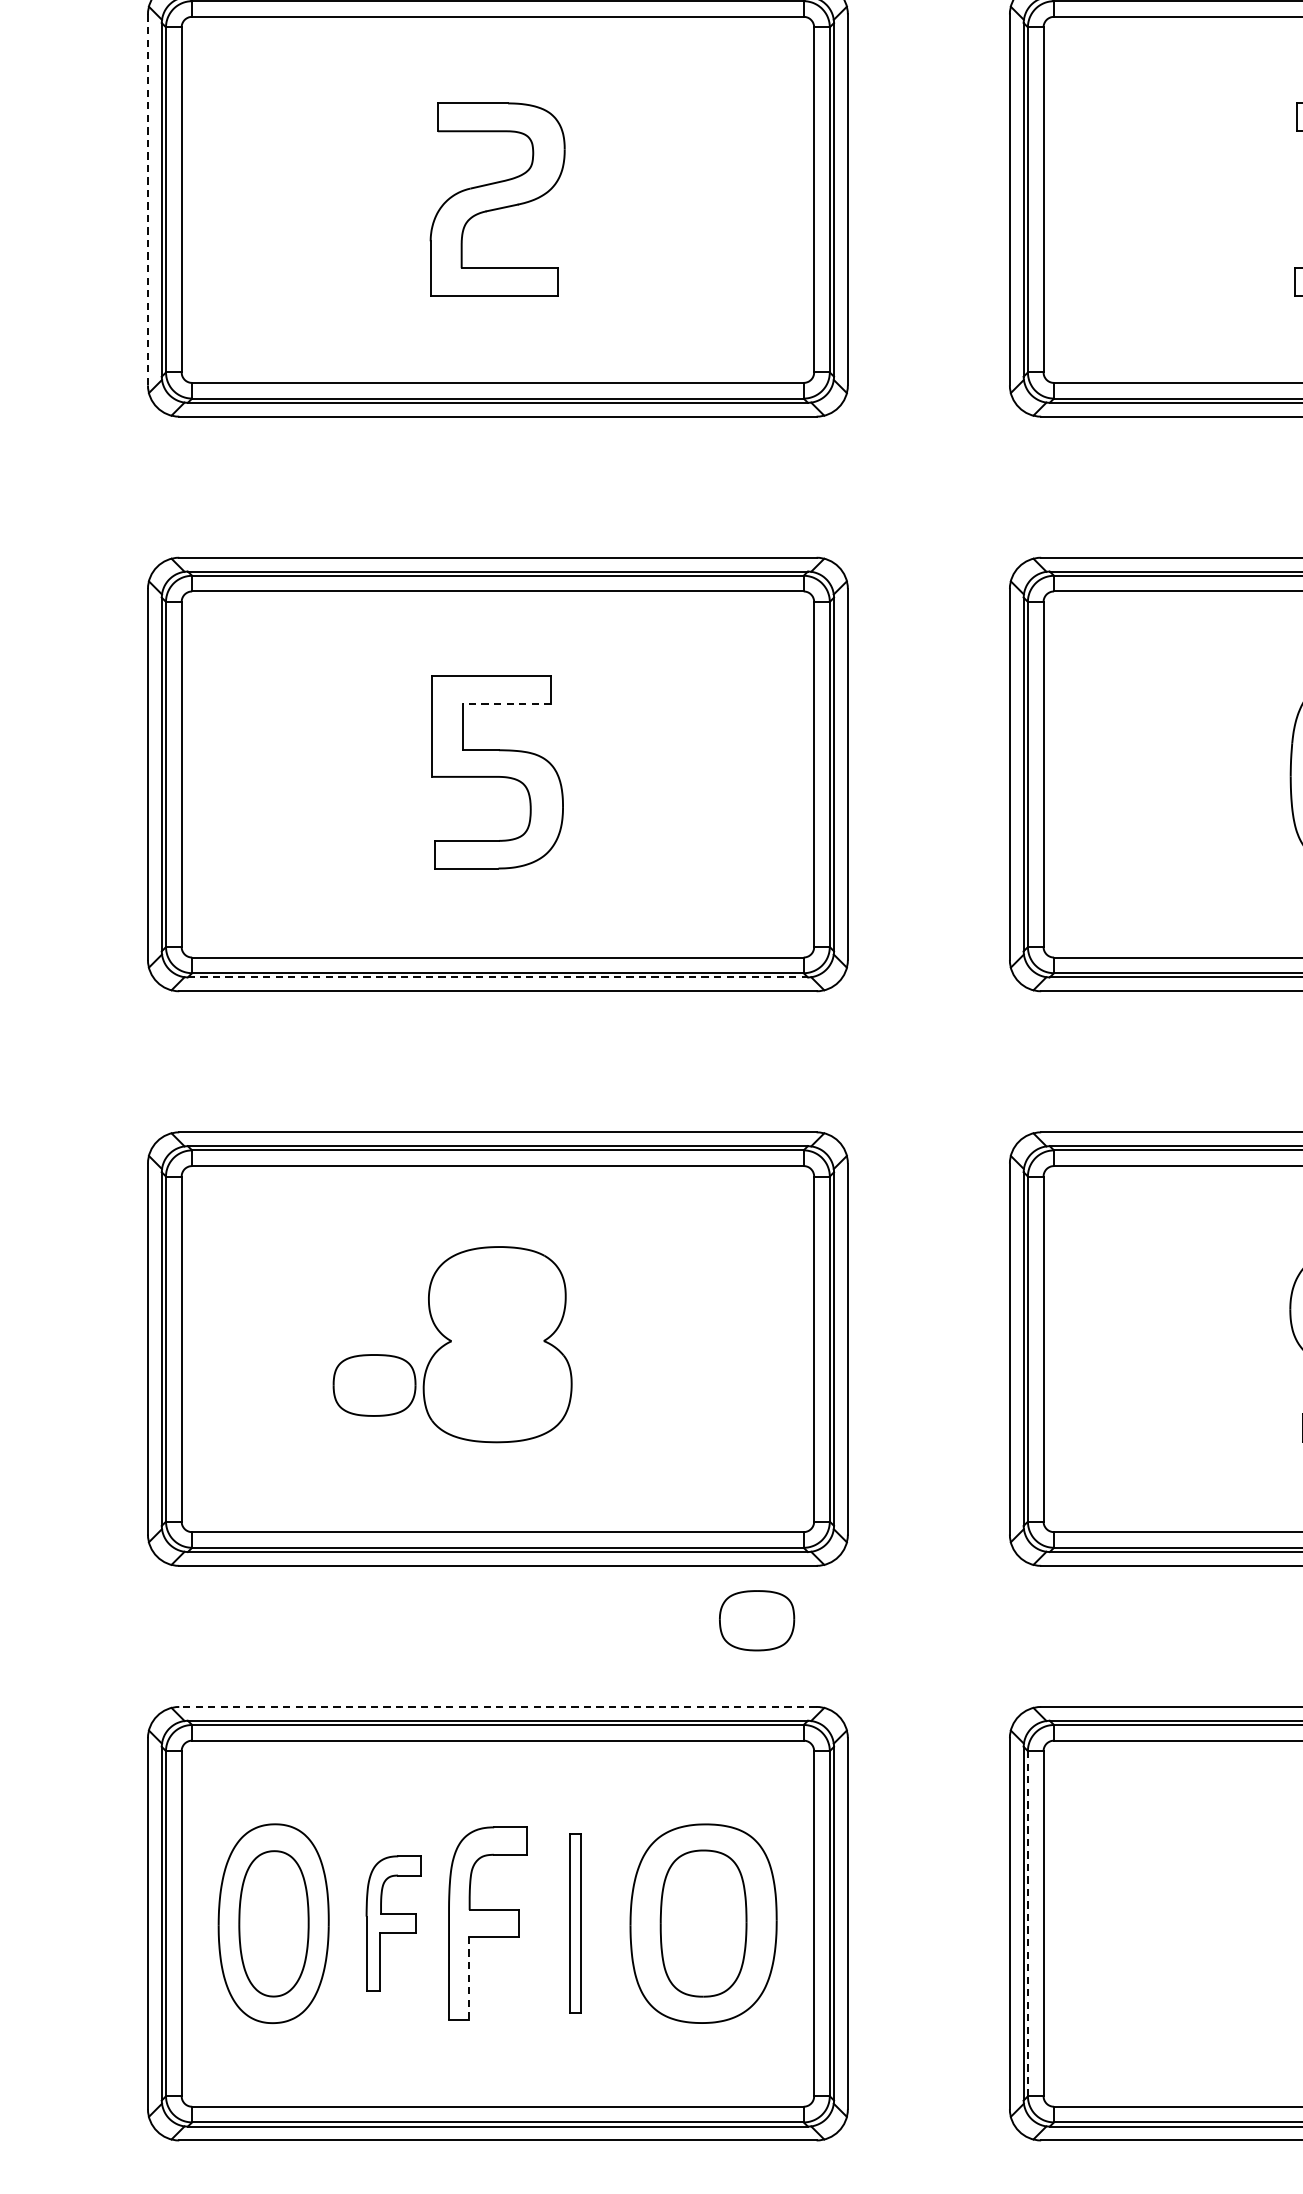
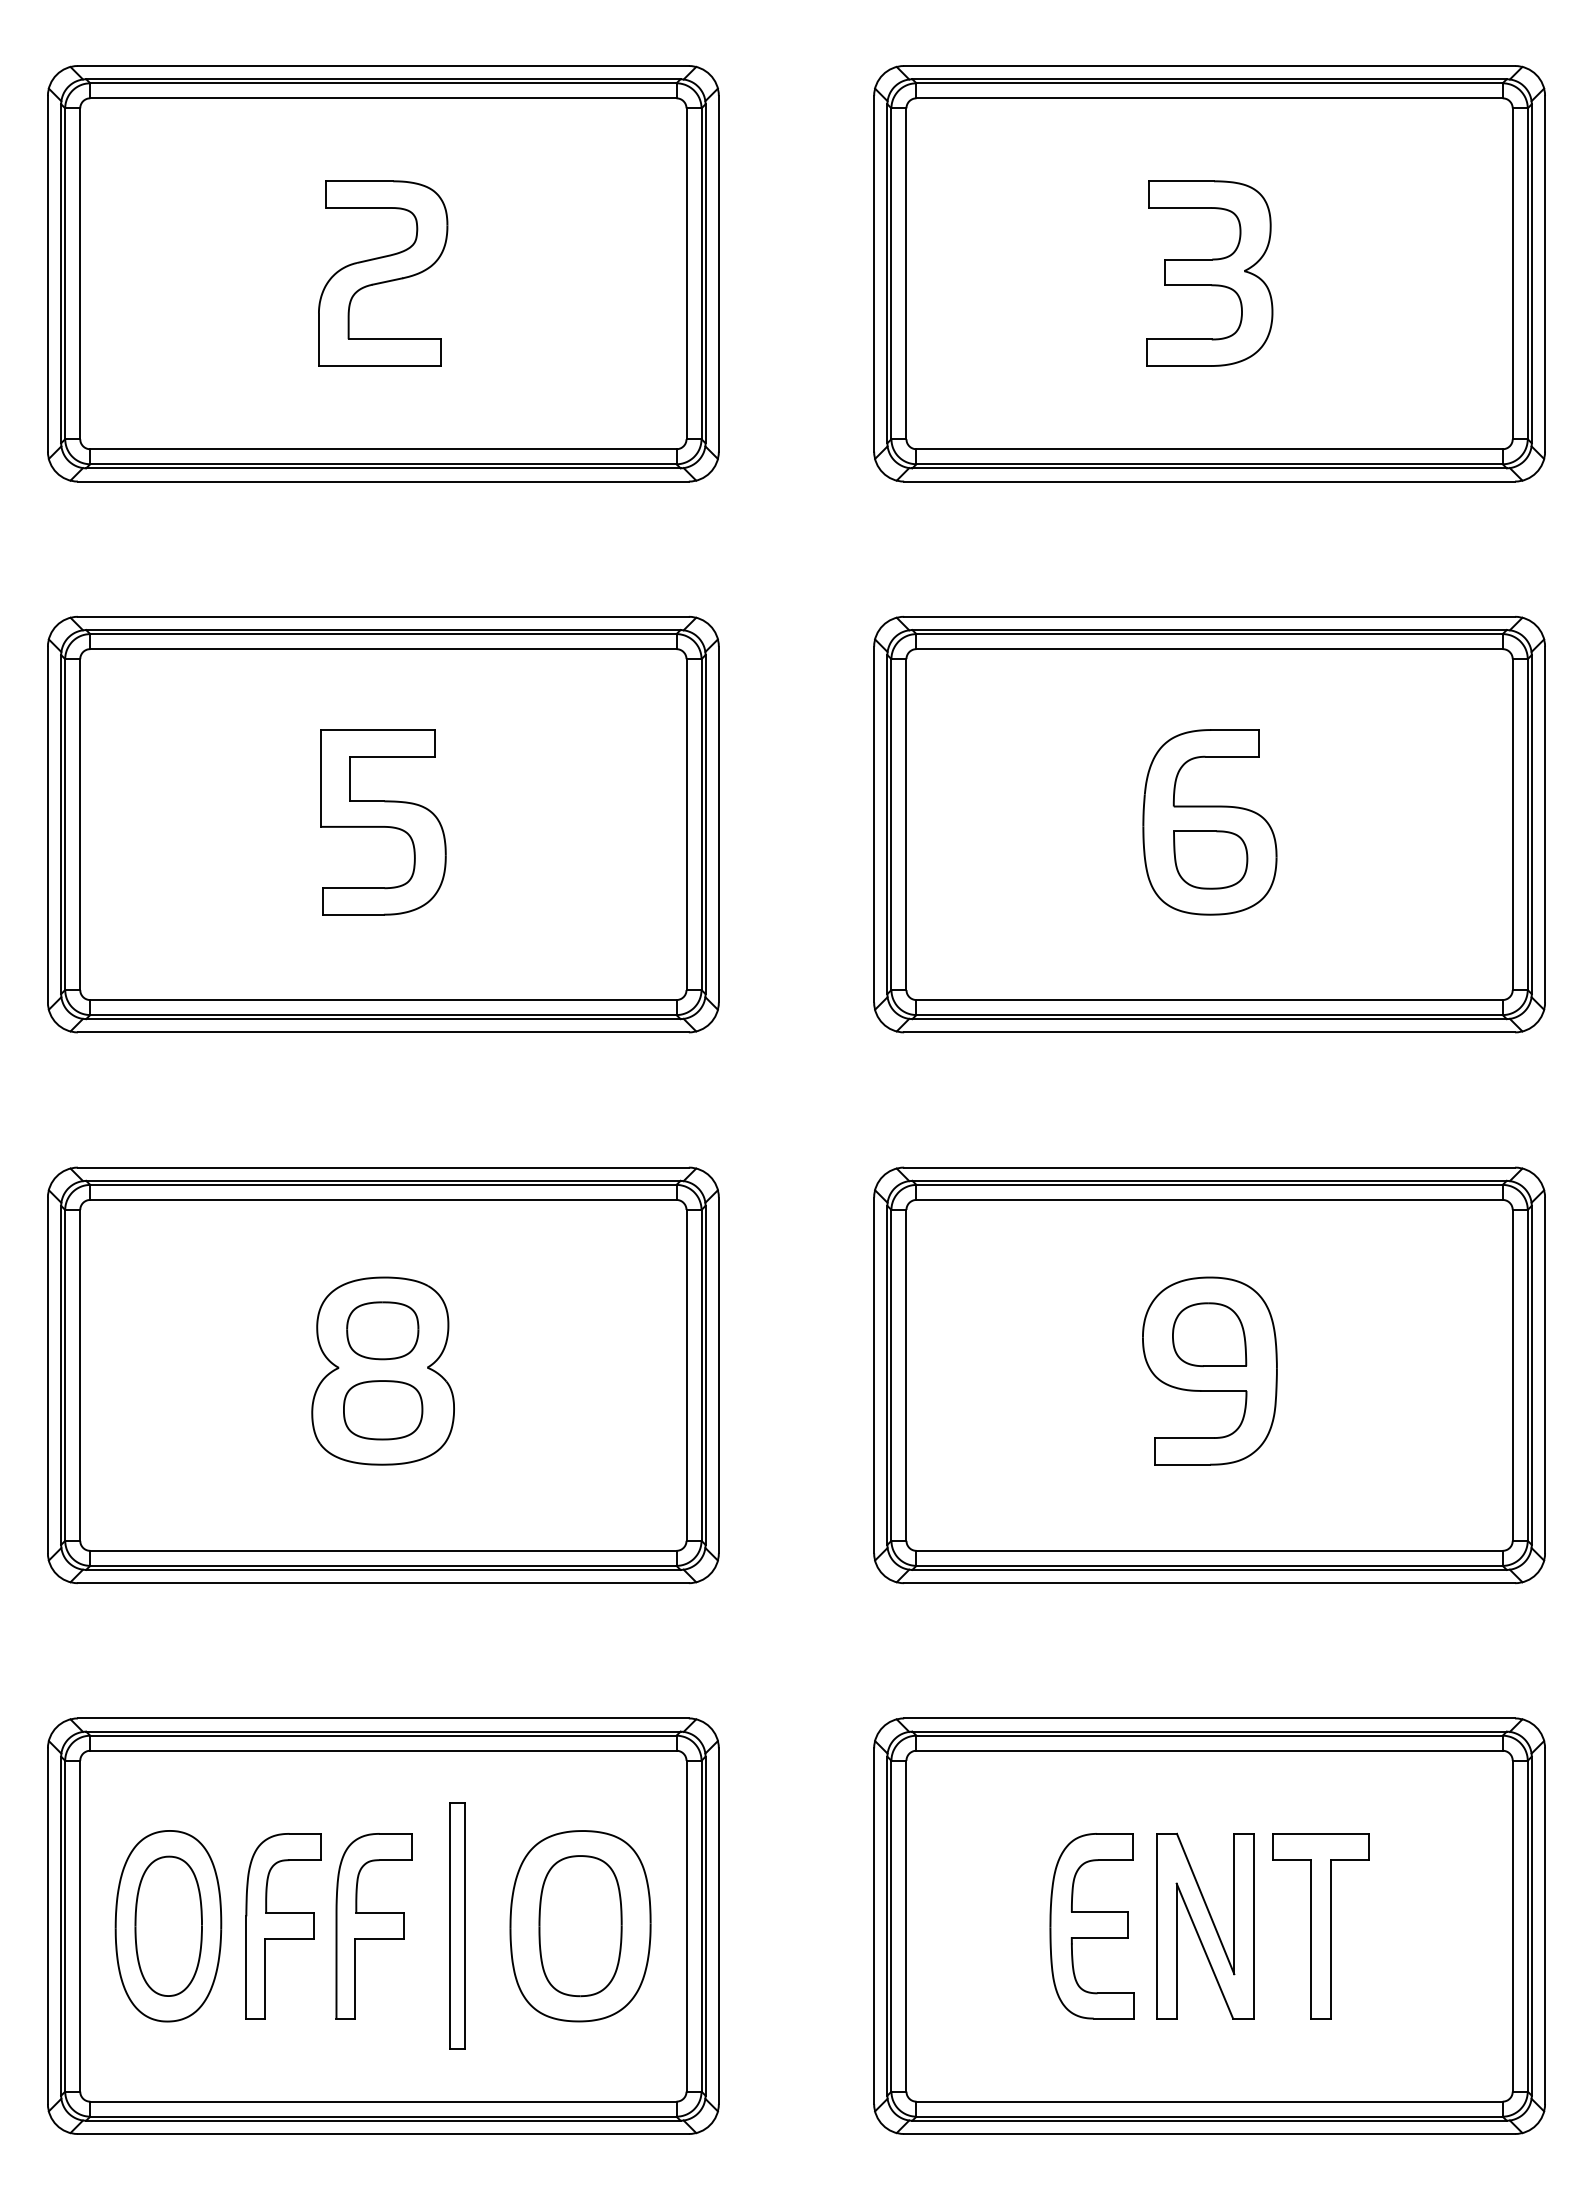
line: (147, 199) -> (47, 273), dashed -> solid
line: (506, 703) -> (391, 756), dashed -> solid
line: (498, 977) -> (383, 1019), dashed -> solid
part: (374, 1385) -> (383, 1410), moved
part: (756, 1620) -> (382, 1330), moved
line: (496, 1707) -> (382, 1718), dashed -> solid
part: (575, 1922) -> (457, 1925), size x1.43
part: (393, 1924) -> (283, 1926), size x1.43
line: (1027, 1924) -> (891, 1926), dashed -> solid
part: (1236, 1924) -> (1091, 1926), added
line: (468, 1978) -> (355, 1978), dashed -> solid

